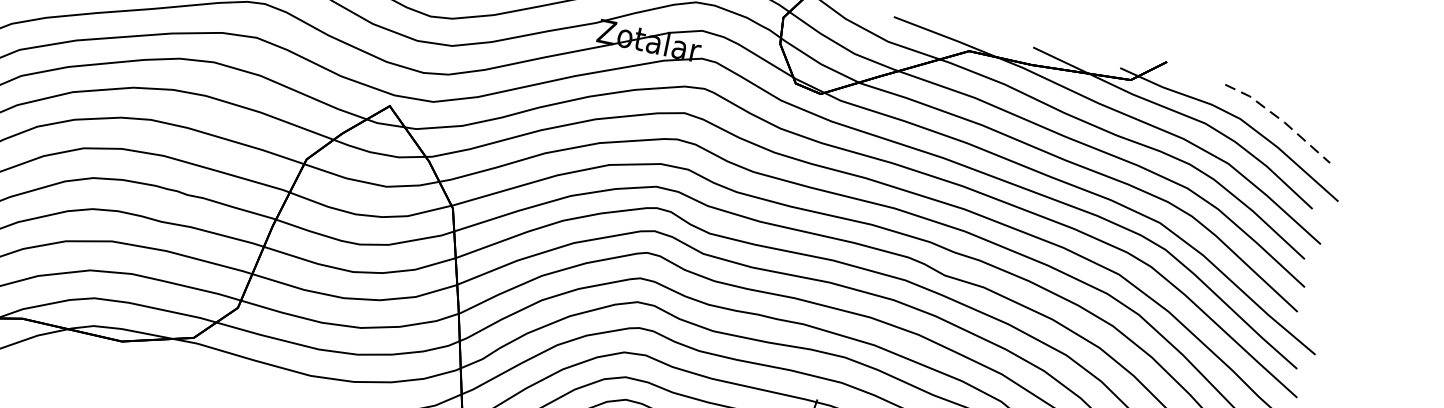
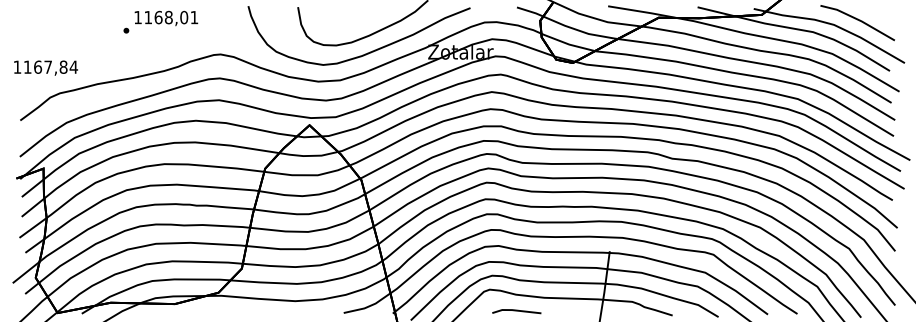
line: (1281, 120) -> (859, 20), dashed -> solid

